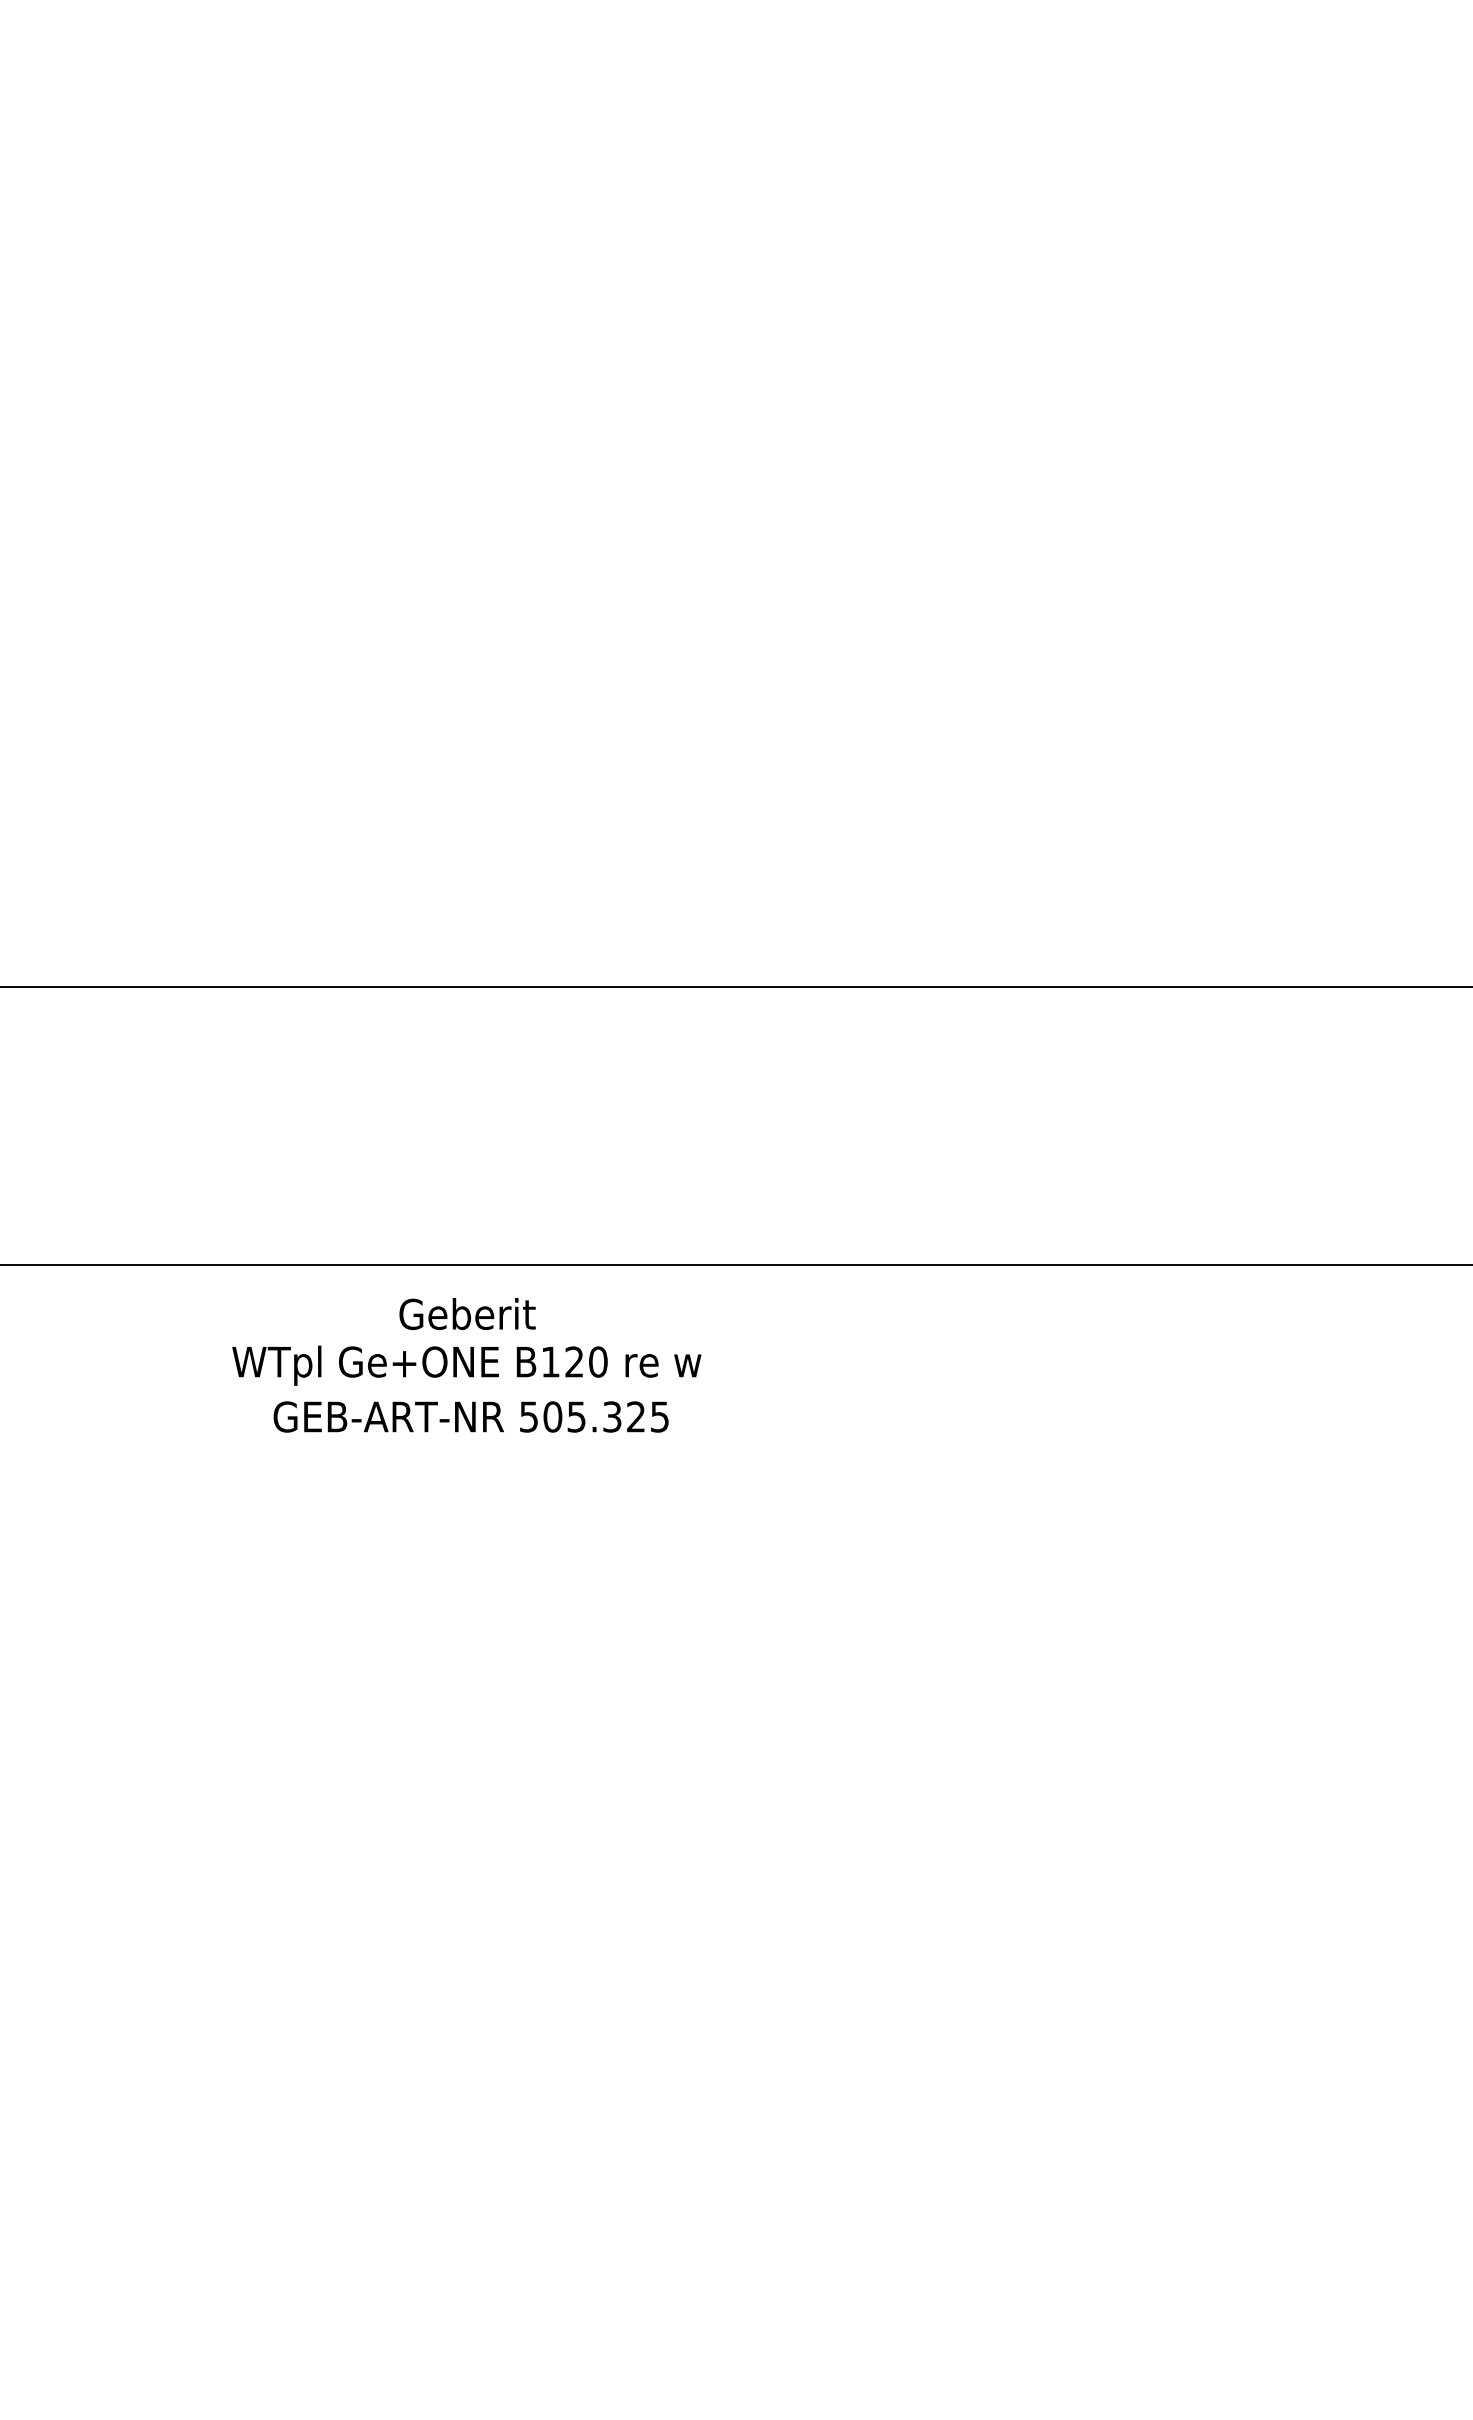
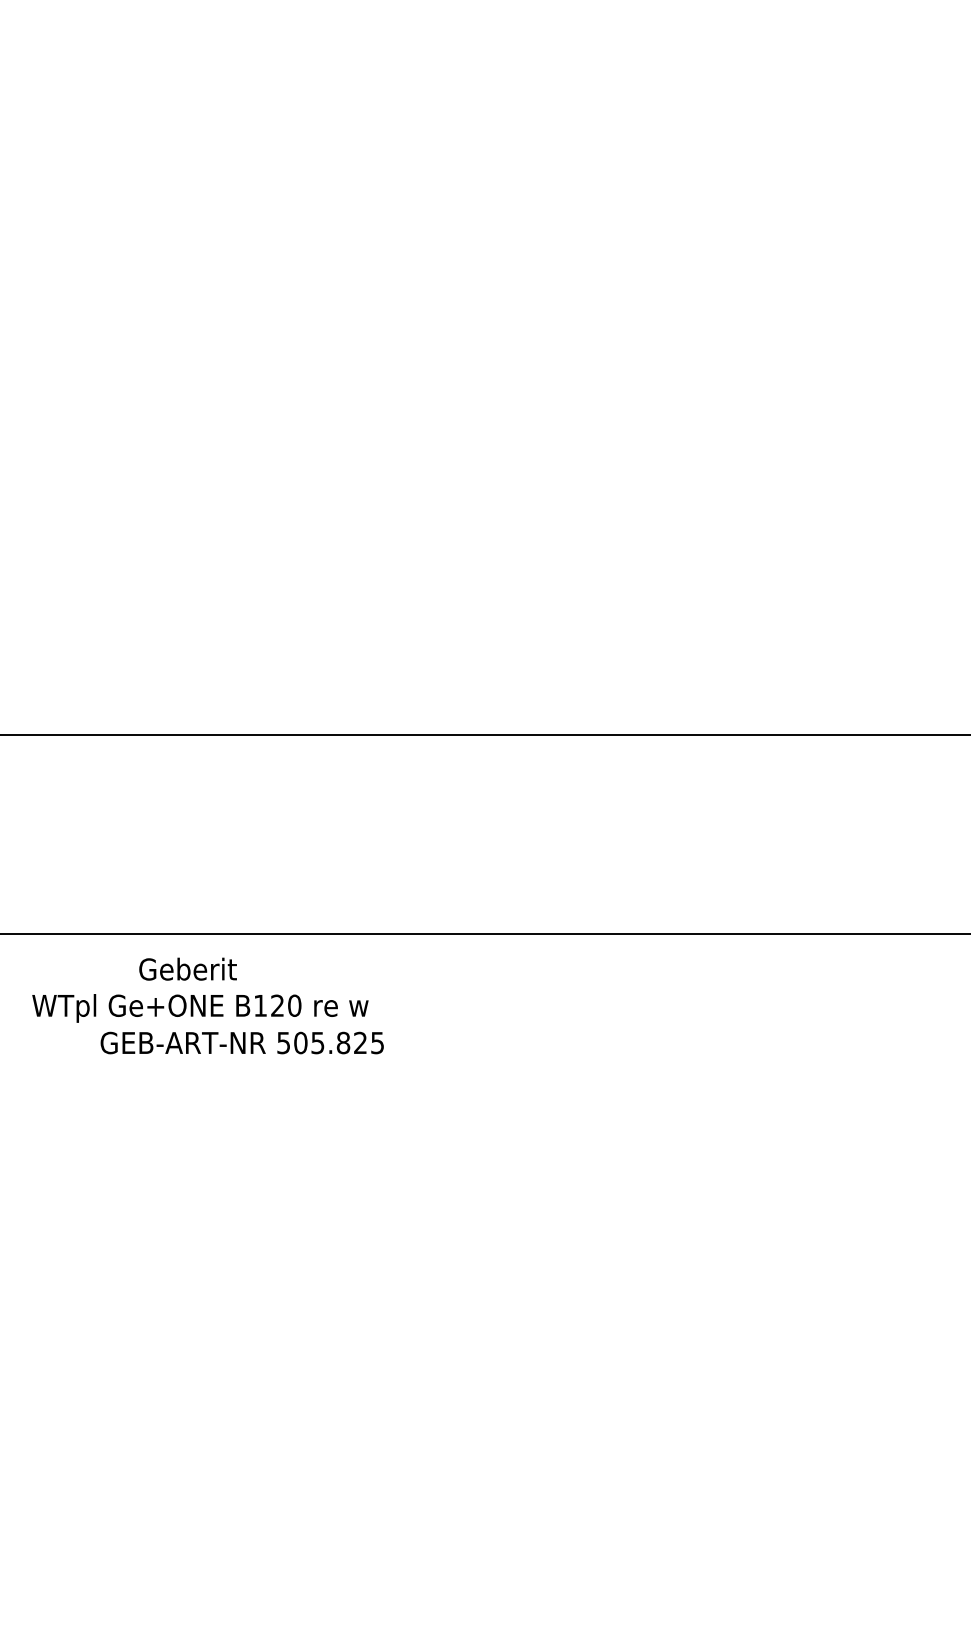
text: (467, 1314) -> (188, 969), moved
text: (466, 1365) -> (200, 1008), moved
text: (612, 1416) -> (343, 1042), 505.325 -> 505.825

